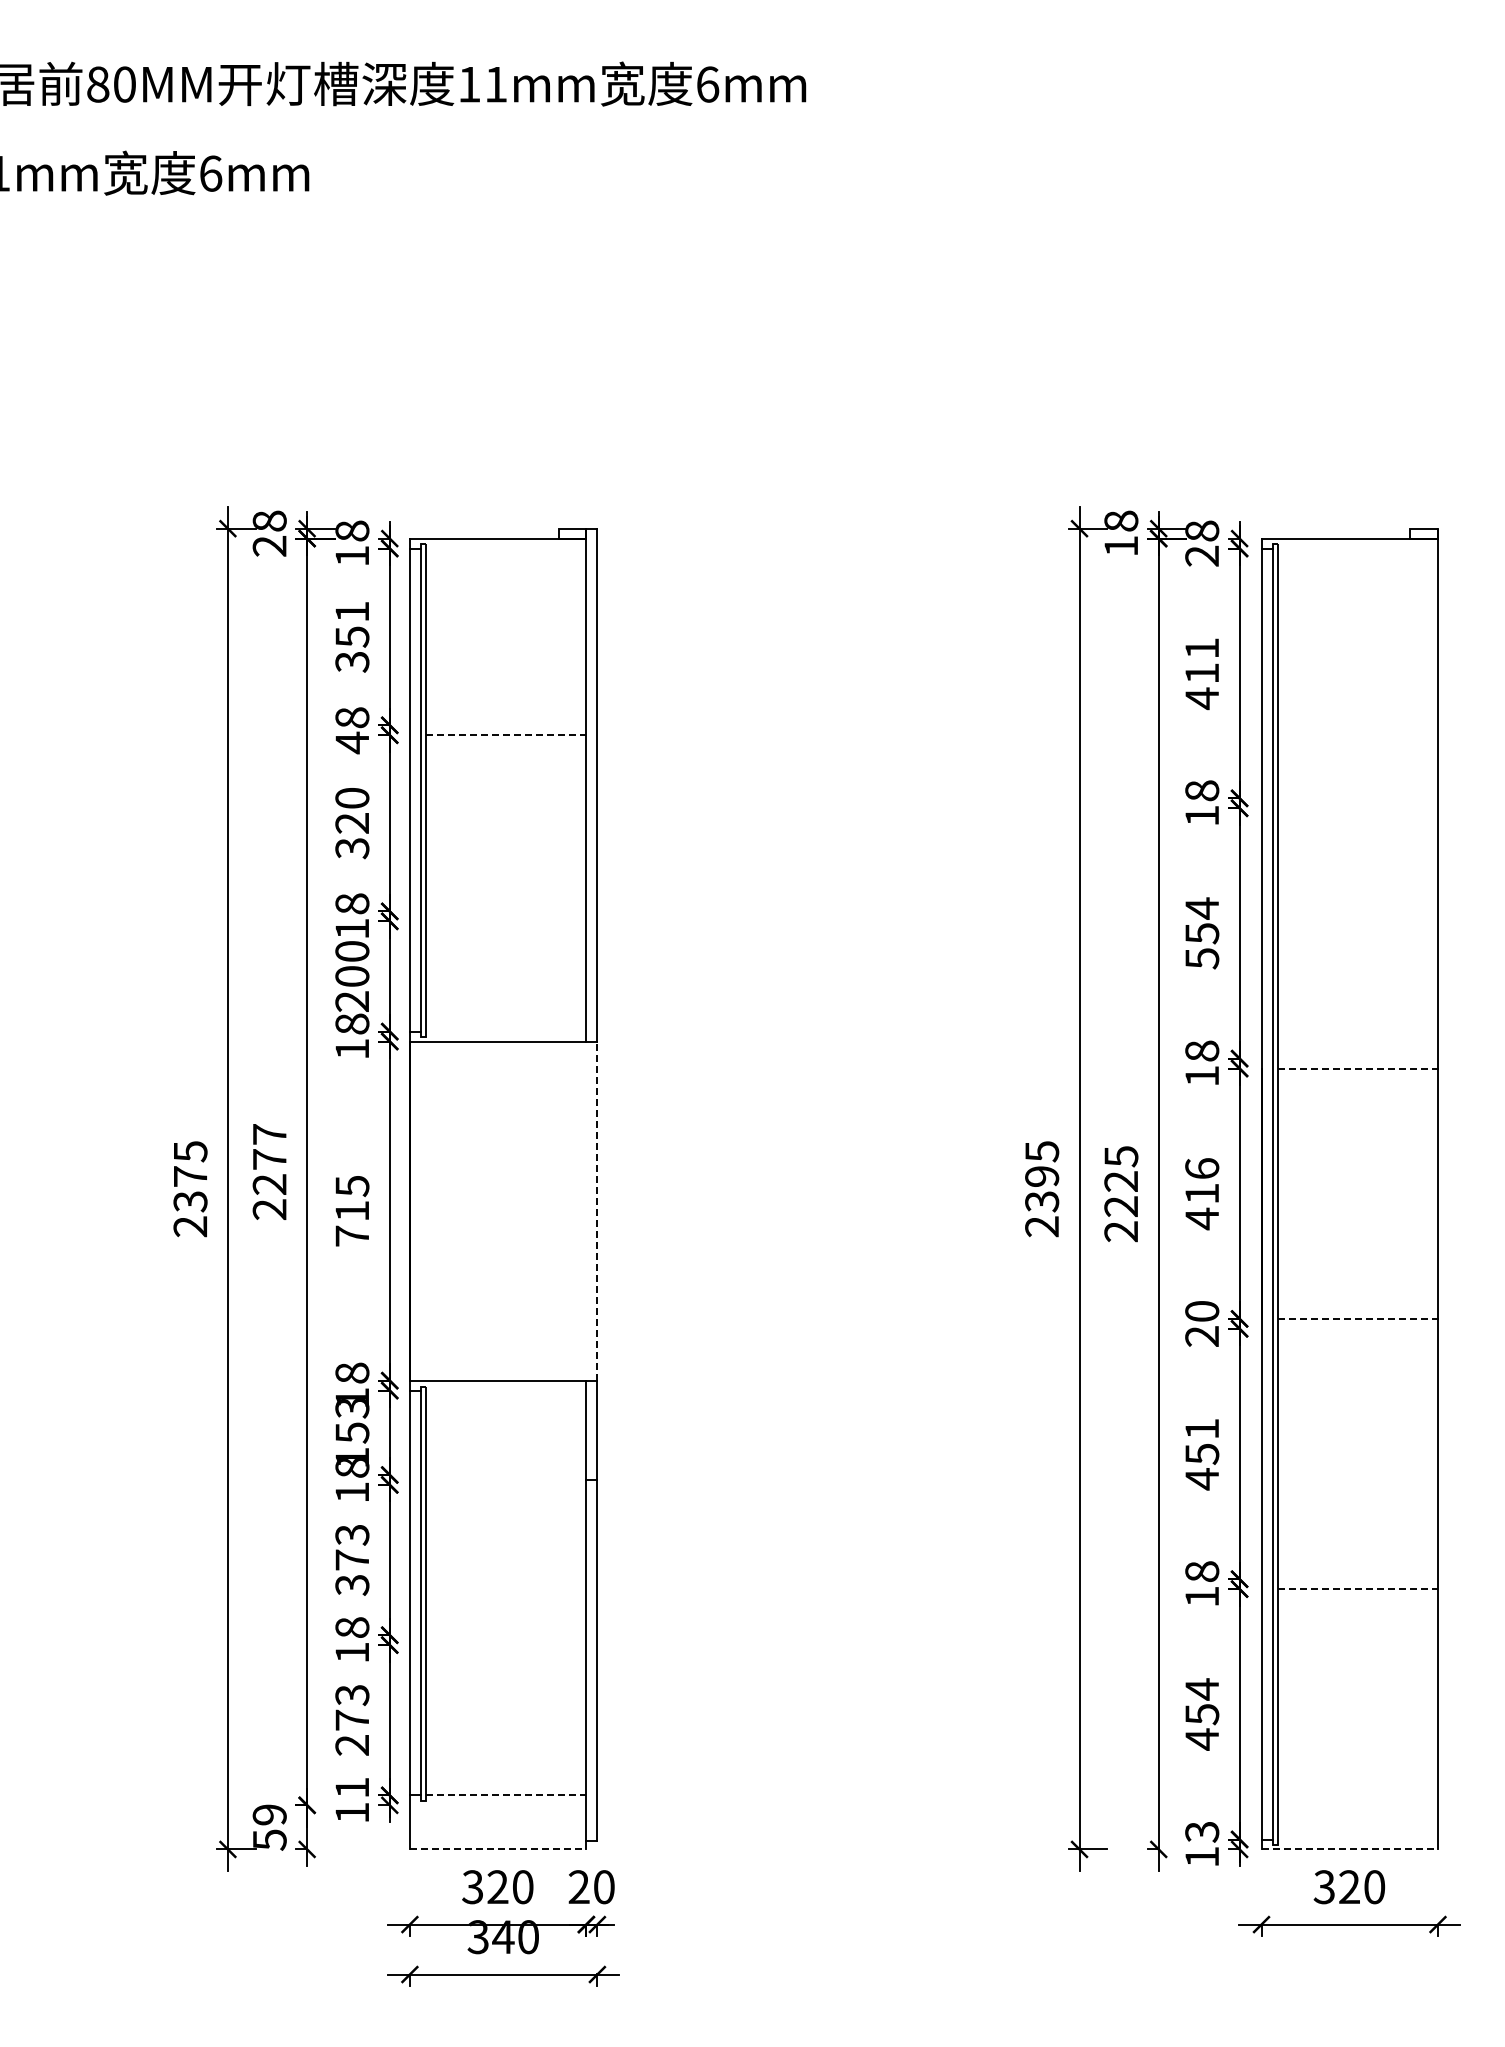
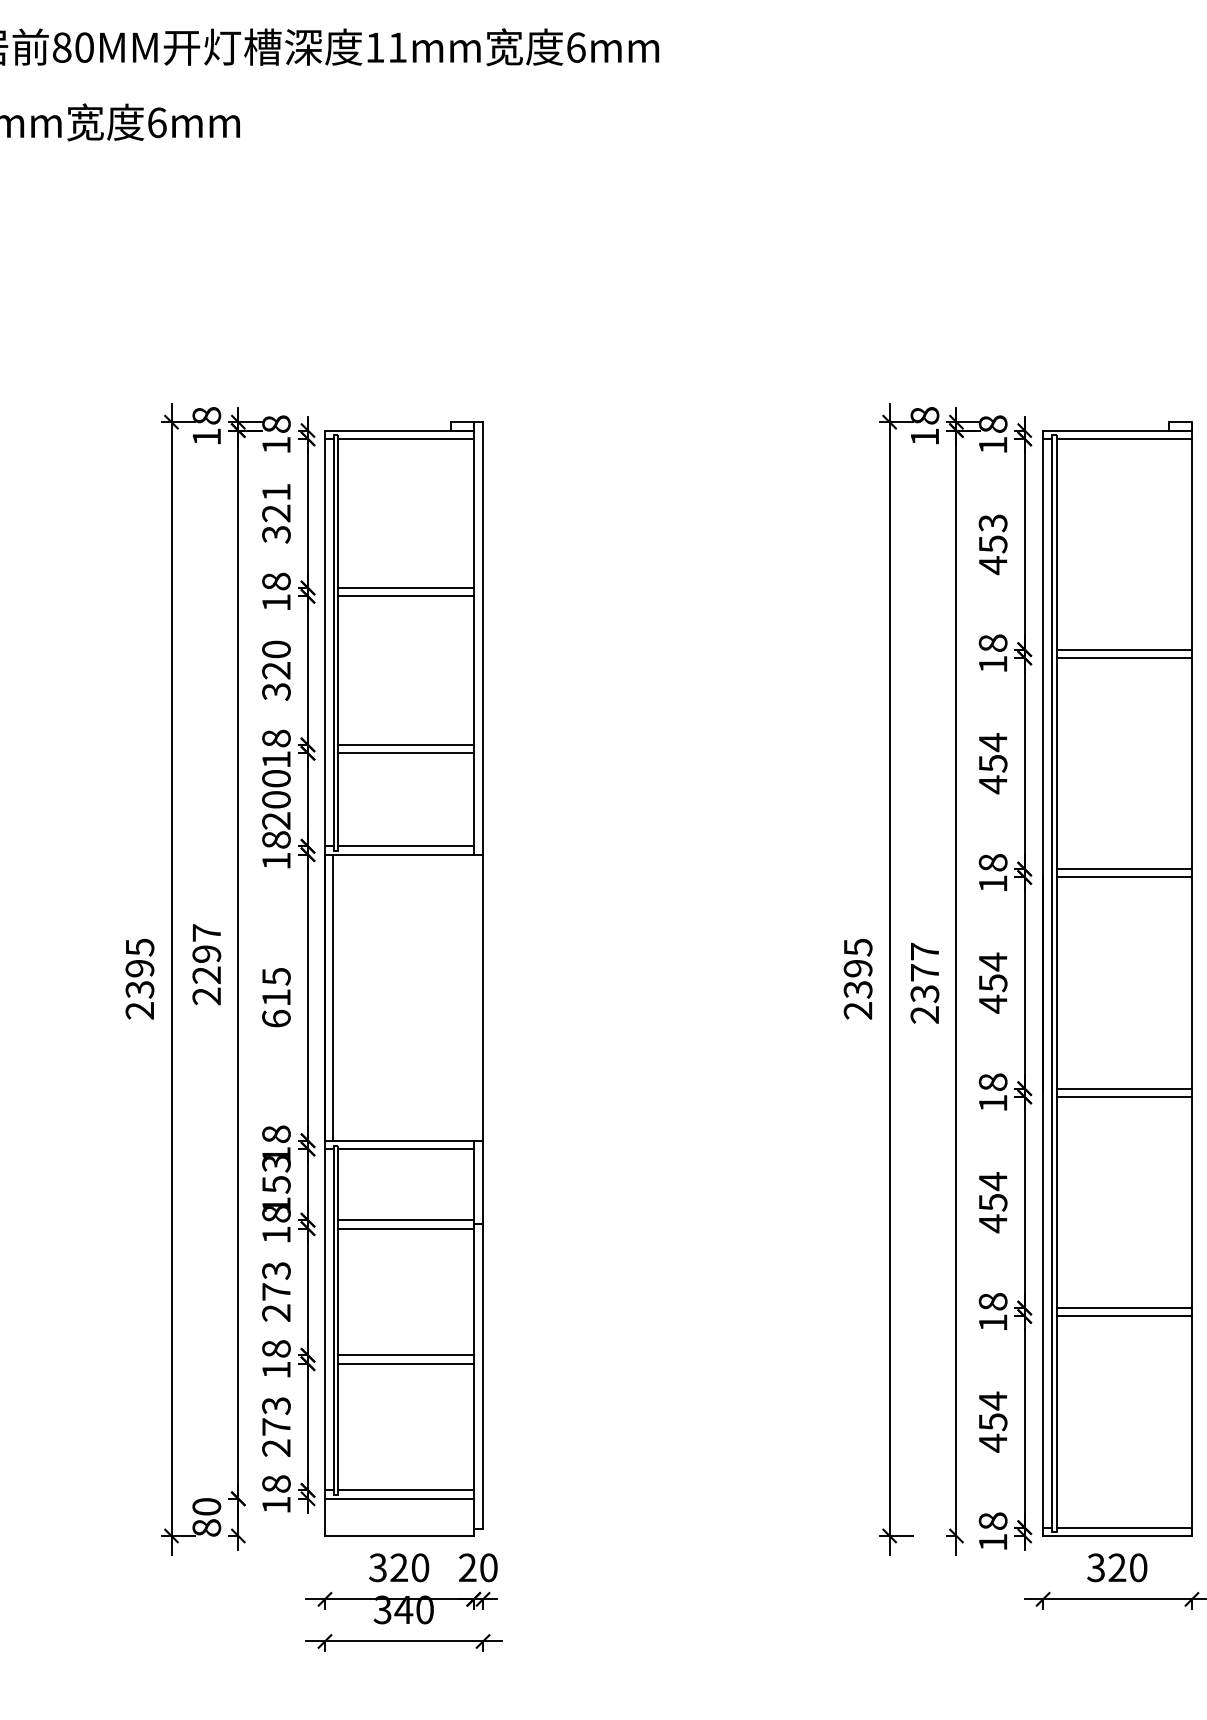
text: (269, 546) -> (206, 437), 28 -> 18
line: (505, 548) -> (405, 438), added
line: (1357, 548) -> (1124, 438), added
text: (1201, 555) -> (992, 444), 28 -> 18
text: (352, 636) -> (276, 513), 351 -> 321
text: (1202, 661) -> (993, 534), 411 -> 453
line: (505, 725) -> (405, 588), added
line: (506, 735) -> (406, 596), dashed -> solid
text: (351, 742) -> (275, 602), 48 -> 18
line: (1357, 798) -> (1124, 649), added
line: (1357, 808) -> (1124, 658), added
line: (505, 911) -> (405, 745), added
line: (505, 921) -> (405, 753), added
text: (1202, 958) -> (993, 784), 554 -> 454
line: (505, 1031) -> (405, 846), added
line: (1357, 1058) -> (1124, 868), added
line: (1358, 1068) -> (1124, 877), dashed -> solid
text: (269, 1159) -> (206, 954), 2277 -> 2297
text: (190, 1176) -> (139, 968), 2375 -> 2395
text: (1202, 1180) -> (993, 971), 416 -> 454
text: (1121, 1181) -> (925, 972), 2225 -> 2377
line: (419, 1210) -> (333, 997), added
line: (597, 1211) -> (483, 998), dashed -> solid
text: (352, 1235) -> (276, 1018), 715 -> 615
line: (1358, 1318) -> (1124, 1088), dashed -> solid
text: (1202, 1323) -> (993, 1092), 20 -> 18
line: (1357, 1328) -> (1124, 1096), added
line: (505, 1390) -> (405, 1148), added
text: (1201, 1428) -> (992, 1181), 451 -> 454
line: (505, 1474) -> (405, 1219), added
line: (505, 1484) -> (405, 1228), added
line: (1357, 1579) -> (1124, 1308), added
text: (352, 1584) -> (276, 1312), 373 -> 273
line: (1358, 1589) -> (1124, 1316), dashed -> solid
line: (505, 1635) -> (405, 1355), added
line: (505, 1645) -> (405, 1363), added
text: (352, 1787) -> (276, 1483), 11 -> 18
line: (506, 1795) -> (406, 1490), dashed -> solid
line: (497, 1805) -> (398, 1498), added
text: (269, 1827) -> (206, 1517), 59 -> 80
text: (1202, 1831) -> (993, 1520), 13 -> 18
line: (1357, 1839) -> (1124, 1527), added
line: (498, 1849) -> (399, 1536), dashed -> solid
line: (1350, 1849) -> (1118, 1536), dashed -> solid

